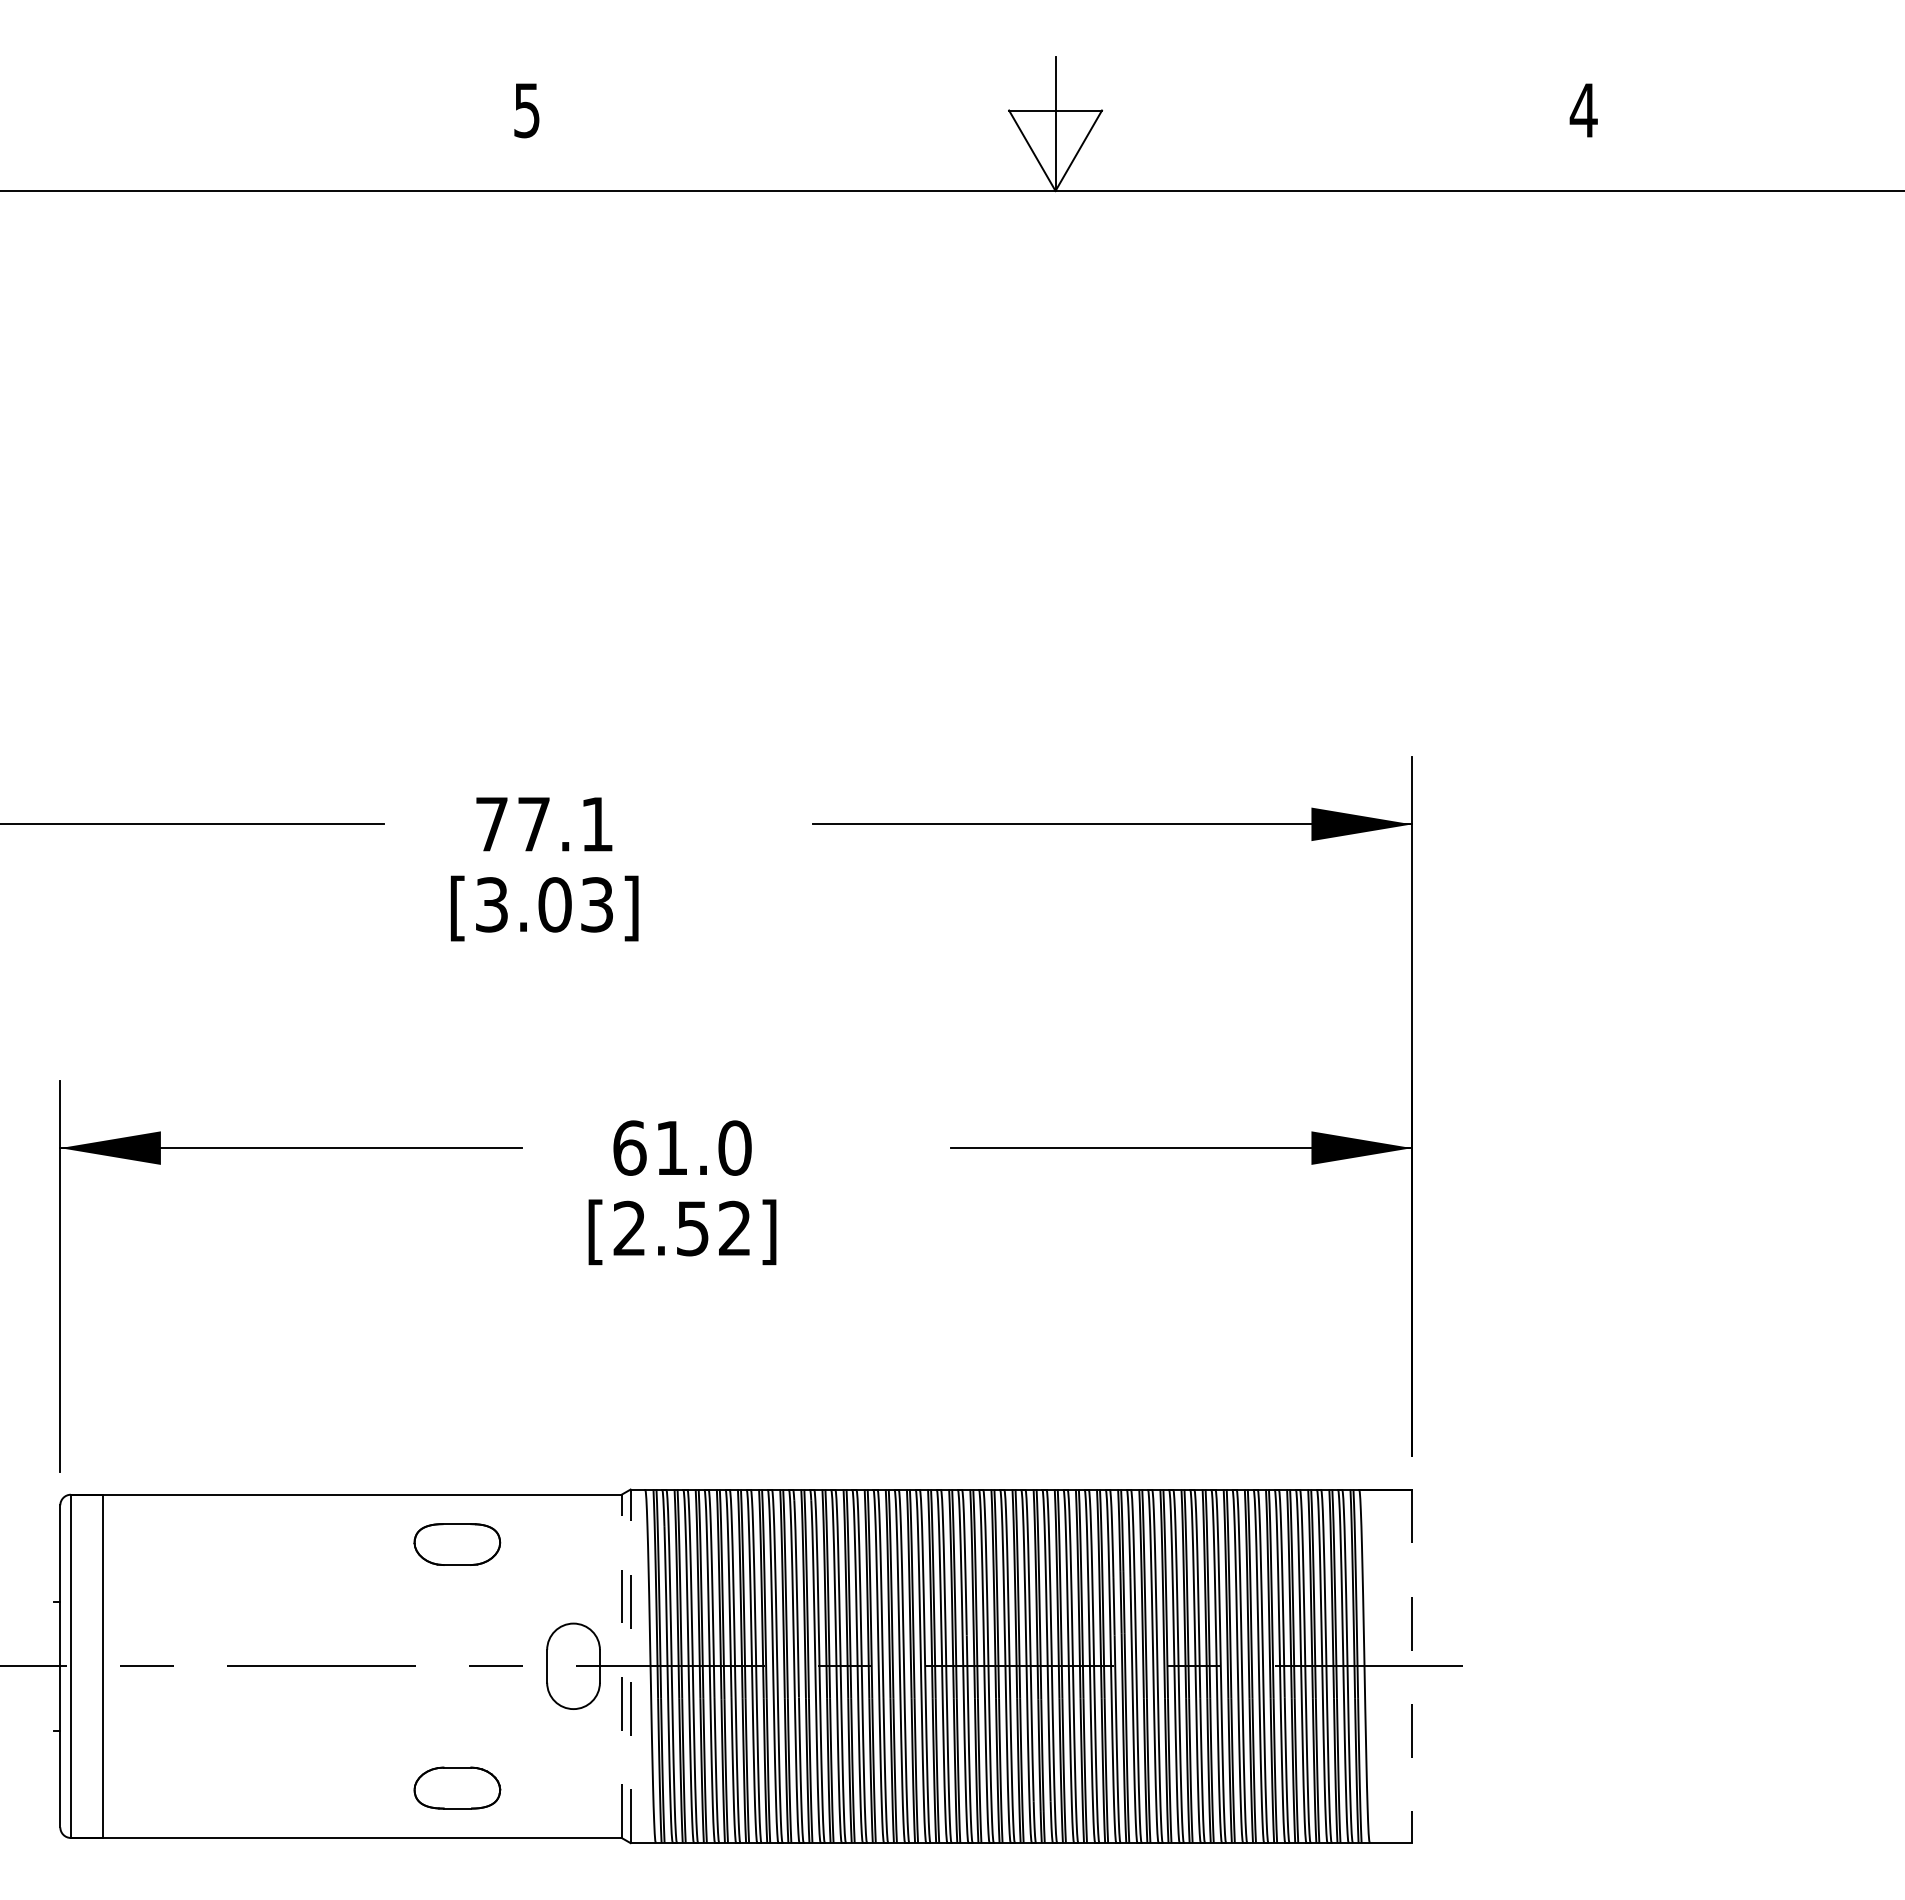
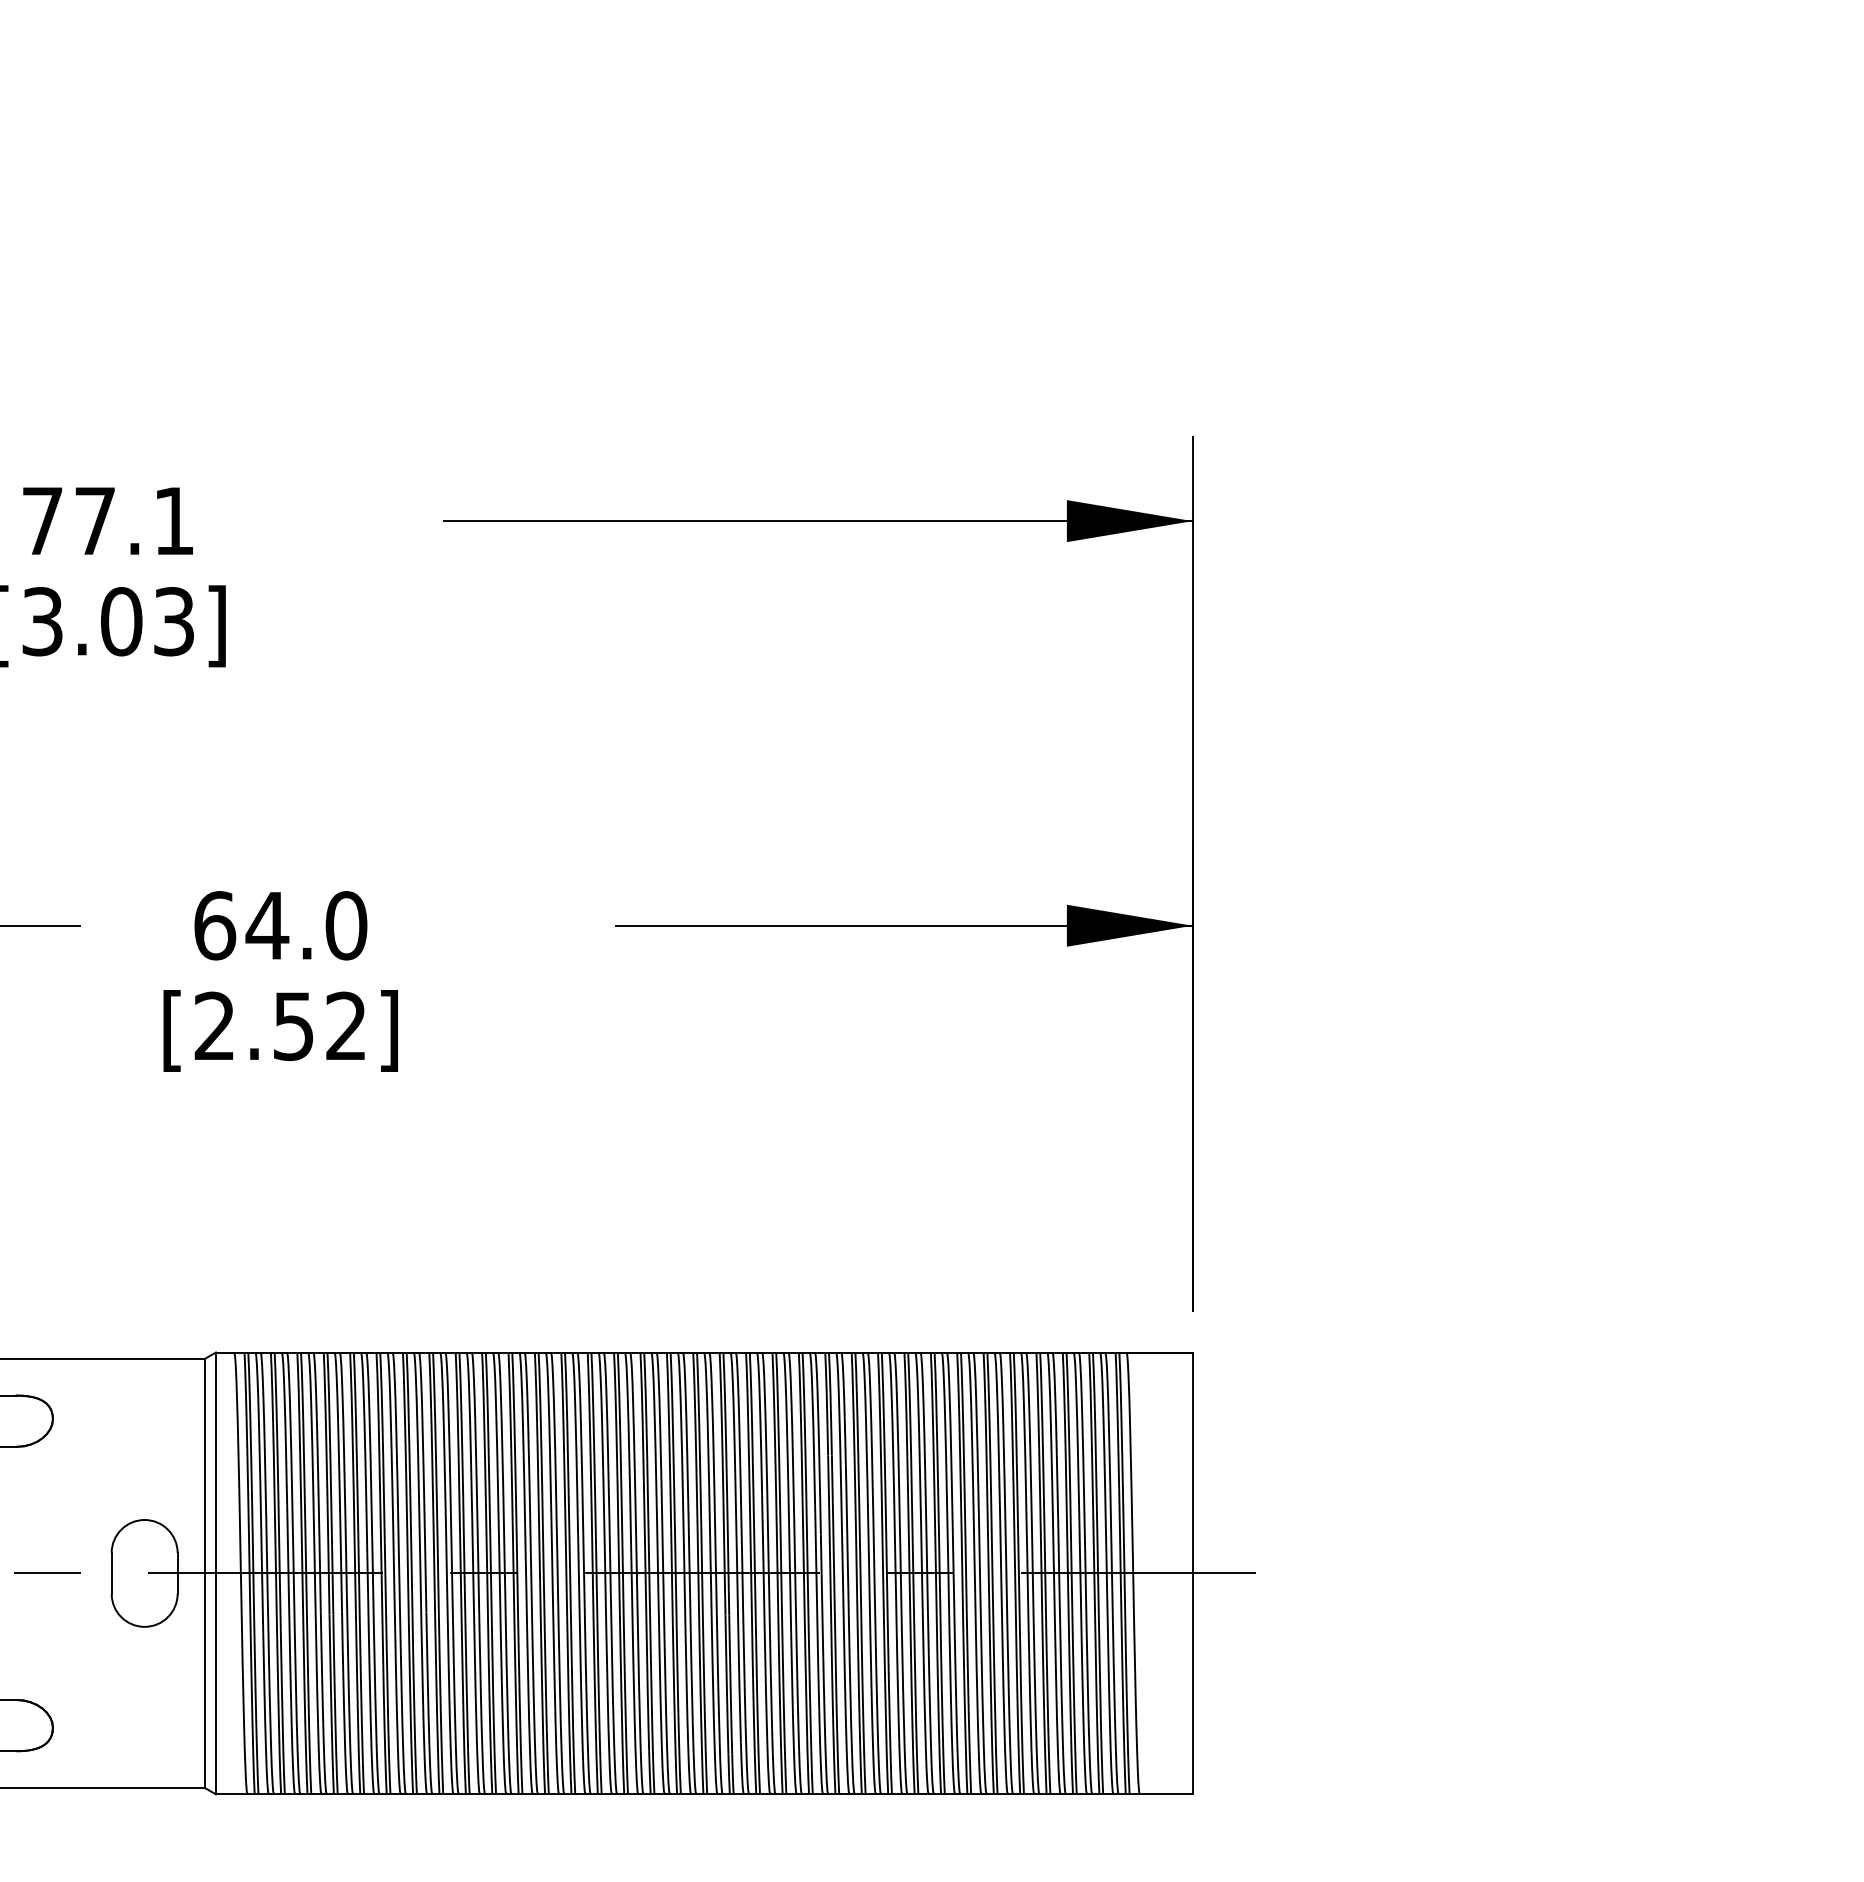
text: (671, 1147) -> (267, 924), 61.0 -> 64.0
line: (621, 1666) -> (204, 1573), dashed -> solid
line: (630, 1666) -> (215, 1573), dashed -> solid
line: (1412, 1666) -> (1193, 1573), dashed -> solid

